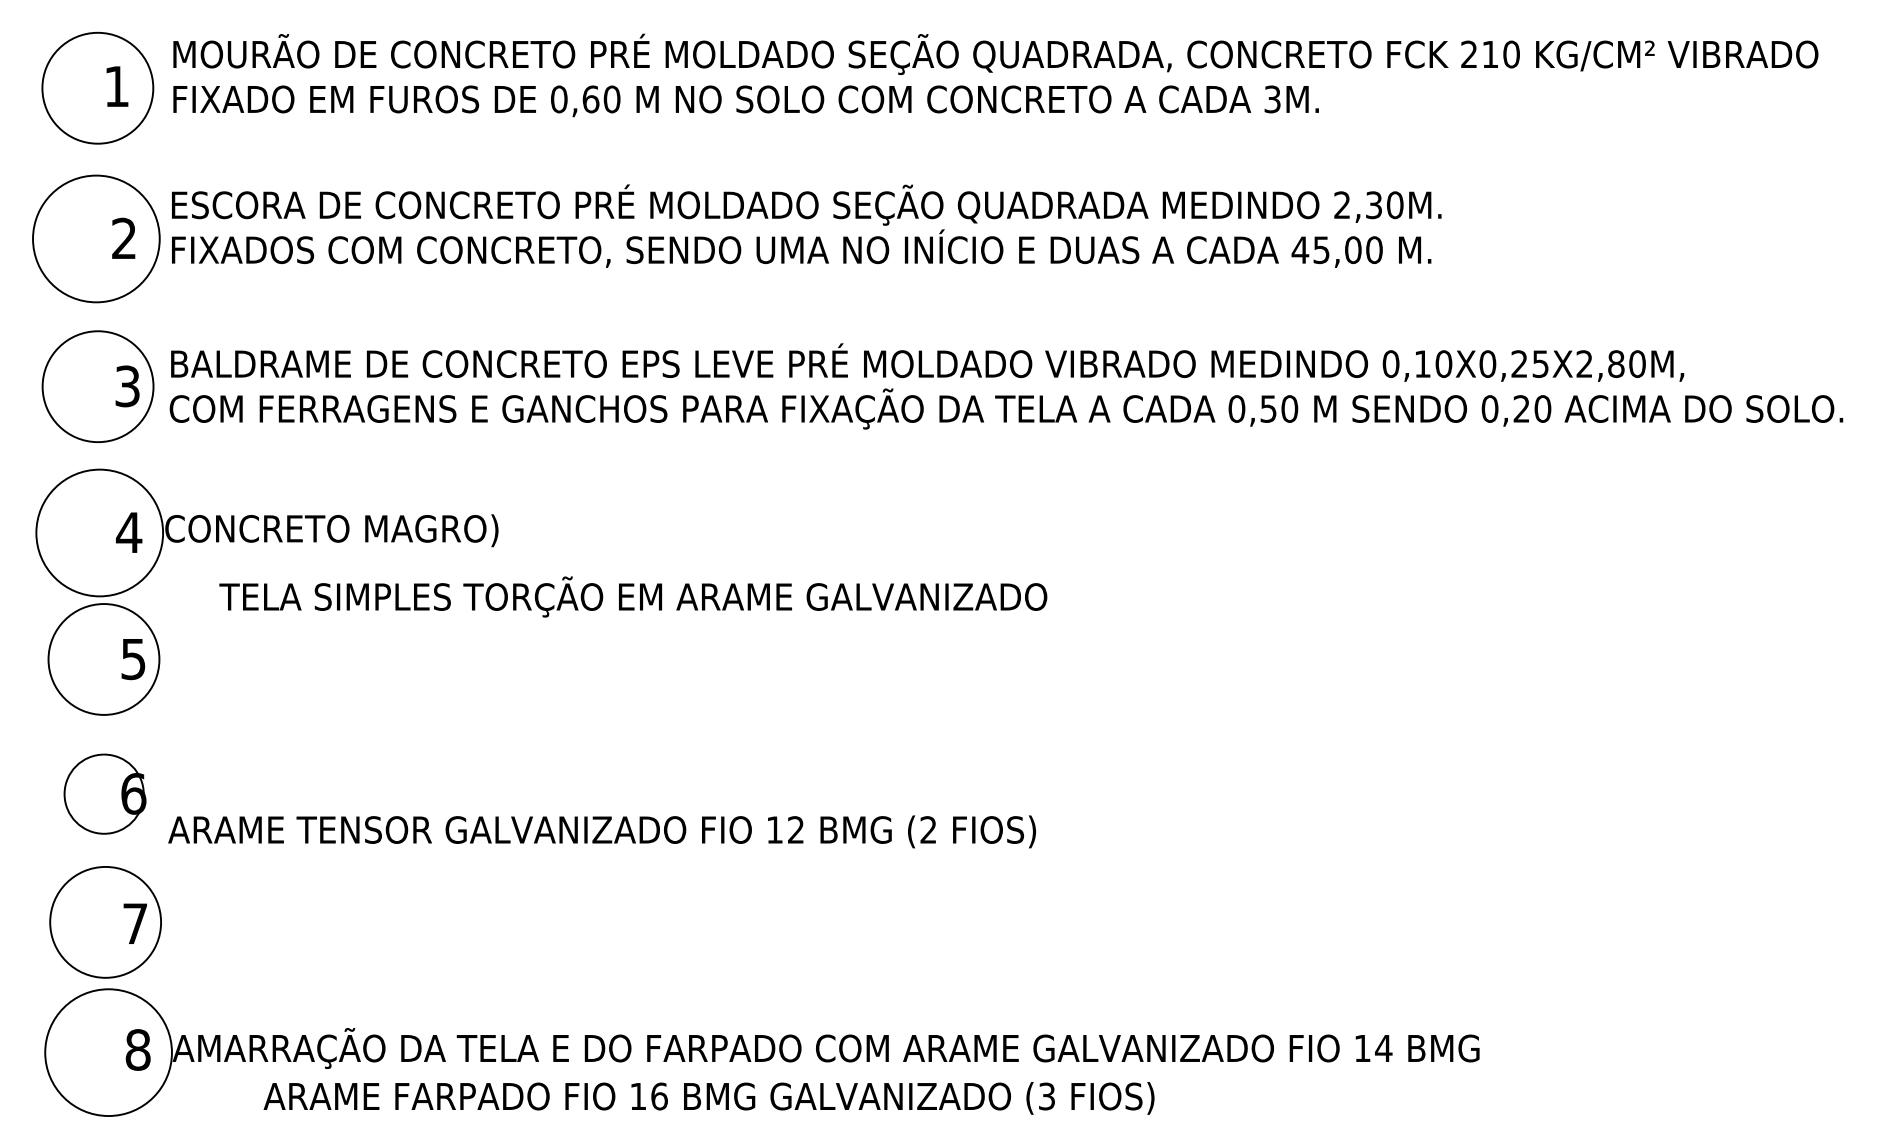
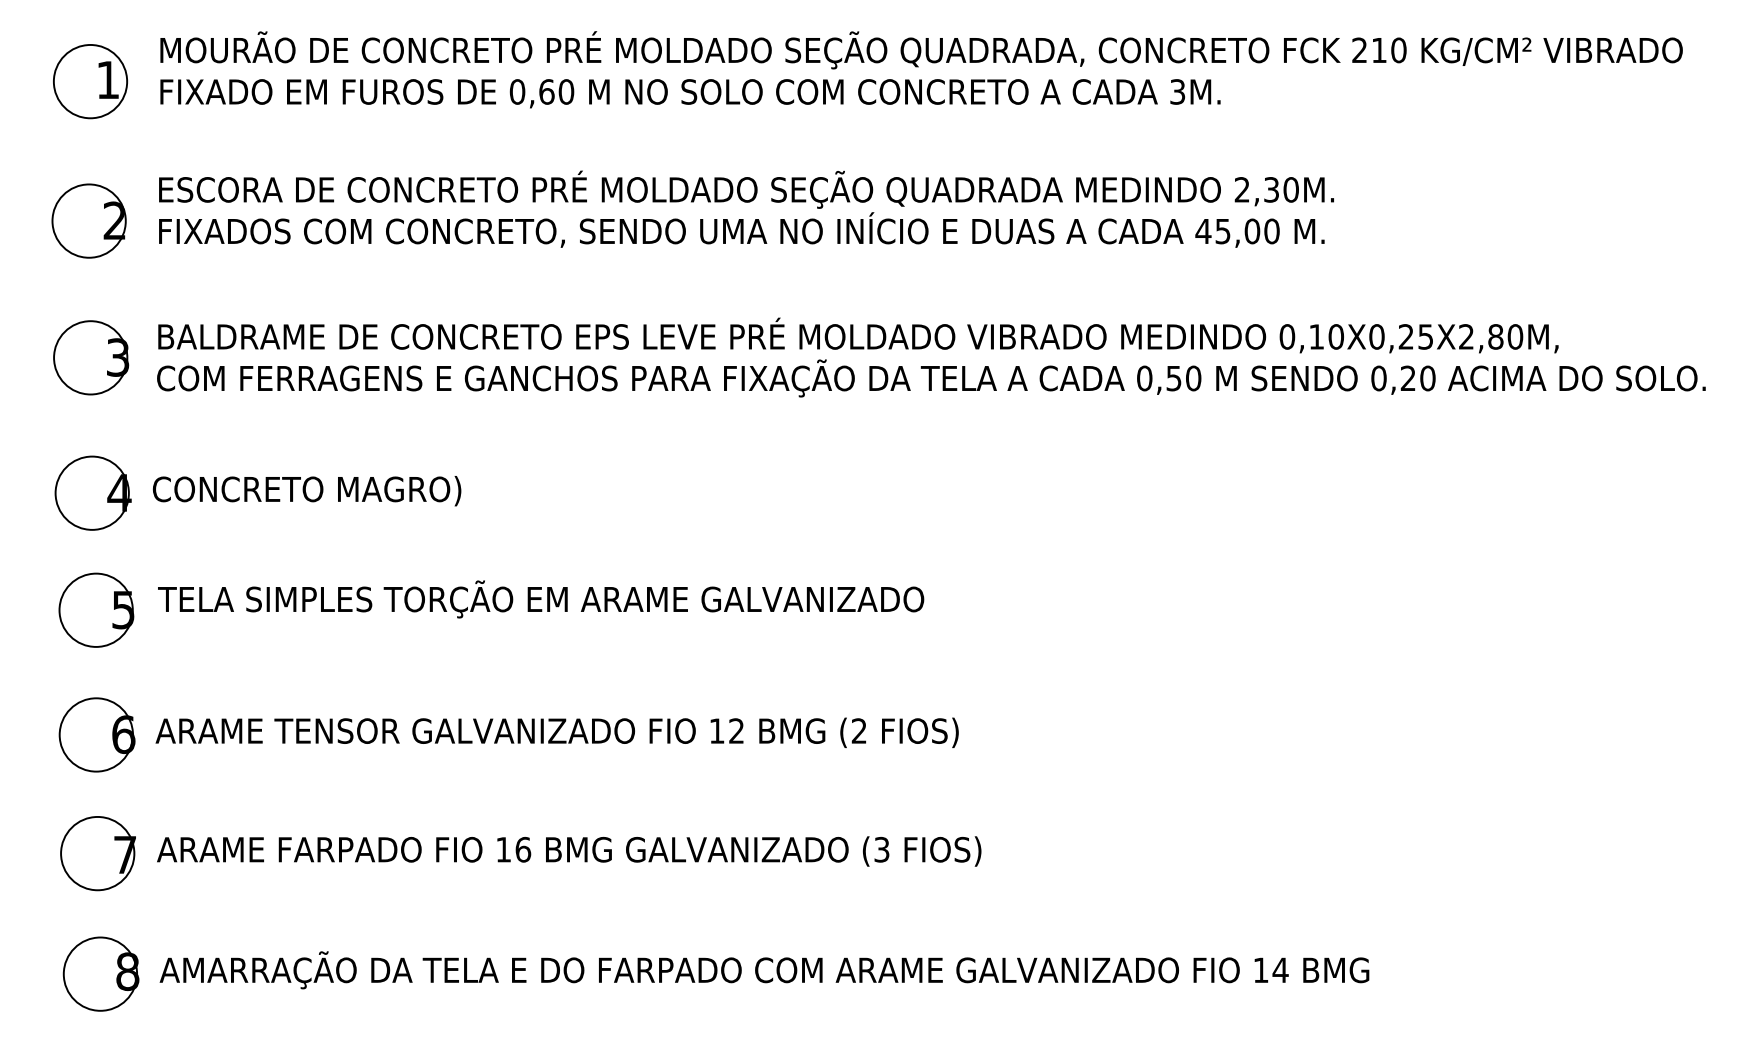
circle: (97, 88) -> (90, 81), size x0.71
circle: (95, 238) -> (88, 220), size x0.62
circle: (97, 386) -> (90, 357), size x0.71
circle: (98, 532) -> (91, 492), size x0.62
text: (633, 597) -> (541, 599), moved
circle: (103, 658) -> (95, 609), size x0.71
text: (601, 831) -> (556, 732), moved
circle: (105, 922) -> (97, 853), size x0.71
circle: (108, 1051) -> (100, 973), size x0.62
text: (709, 1098) -> (569, 851), moved

